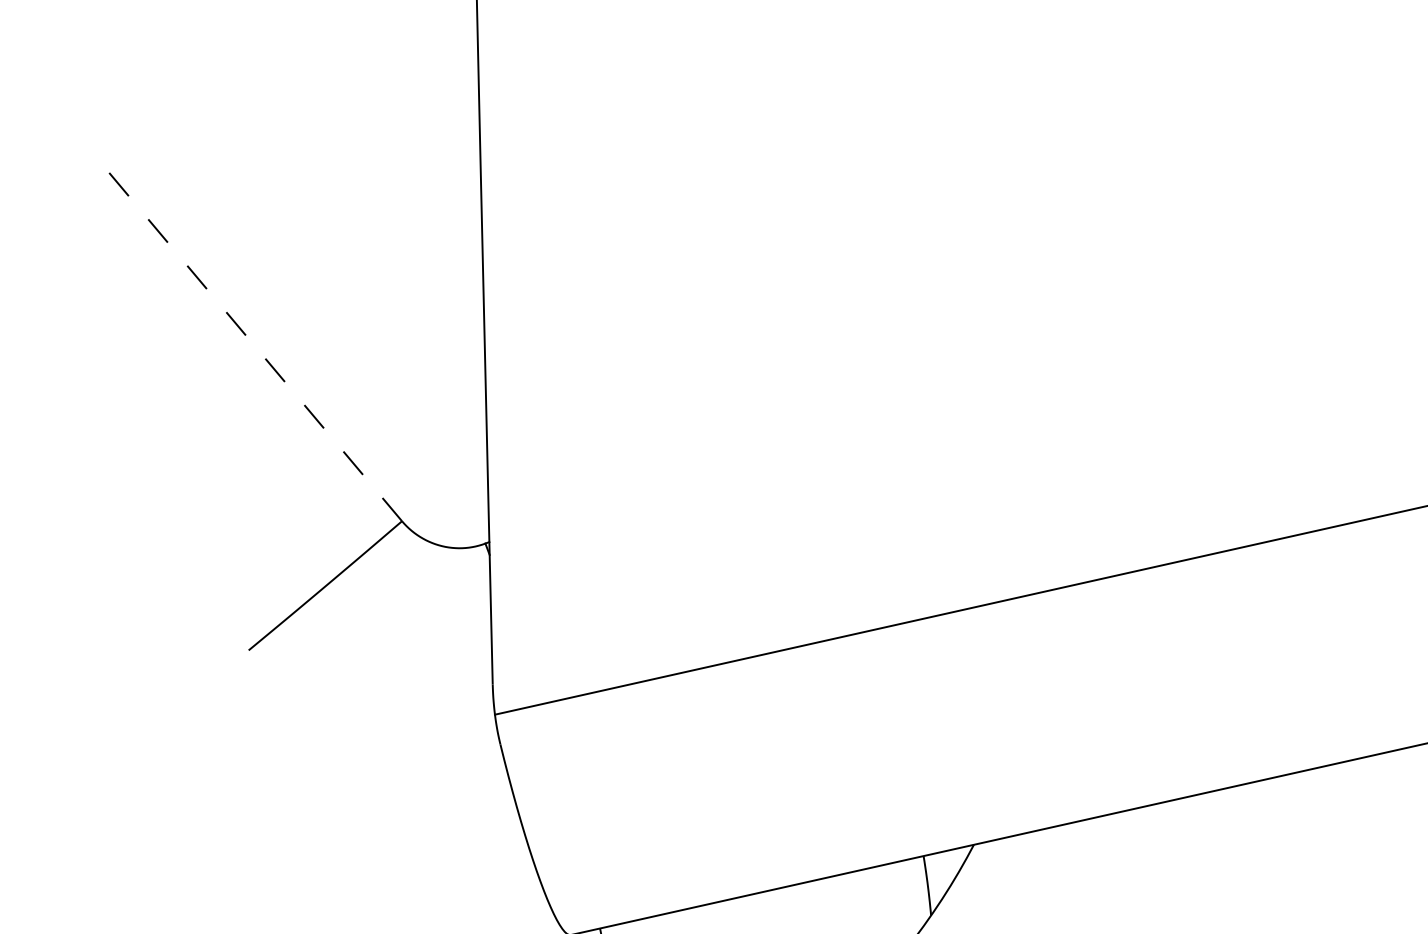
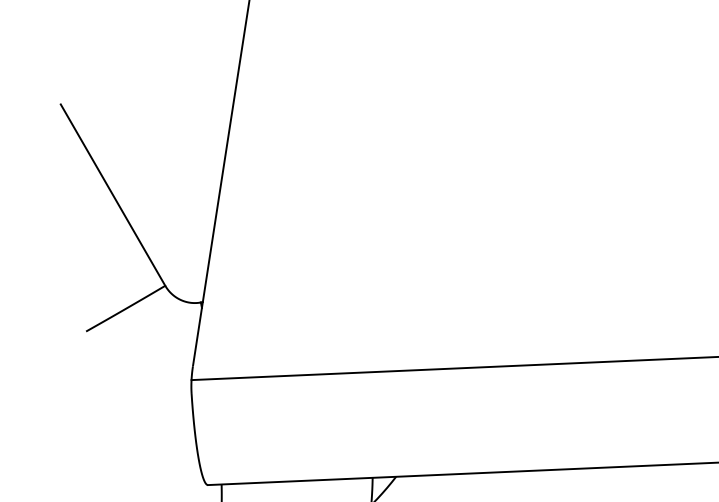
line: (255, 346) -> (113, 195), dashed -> solid

